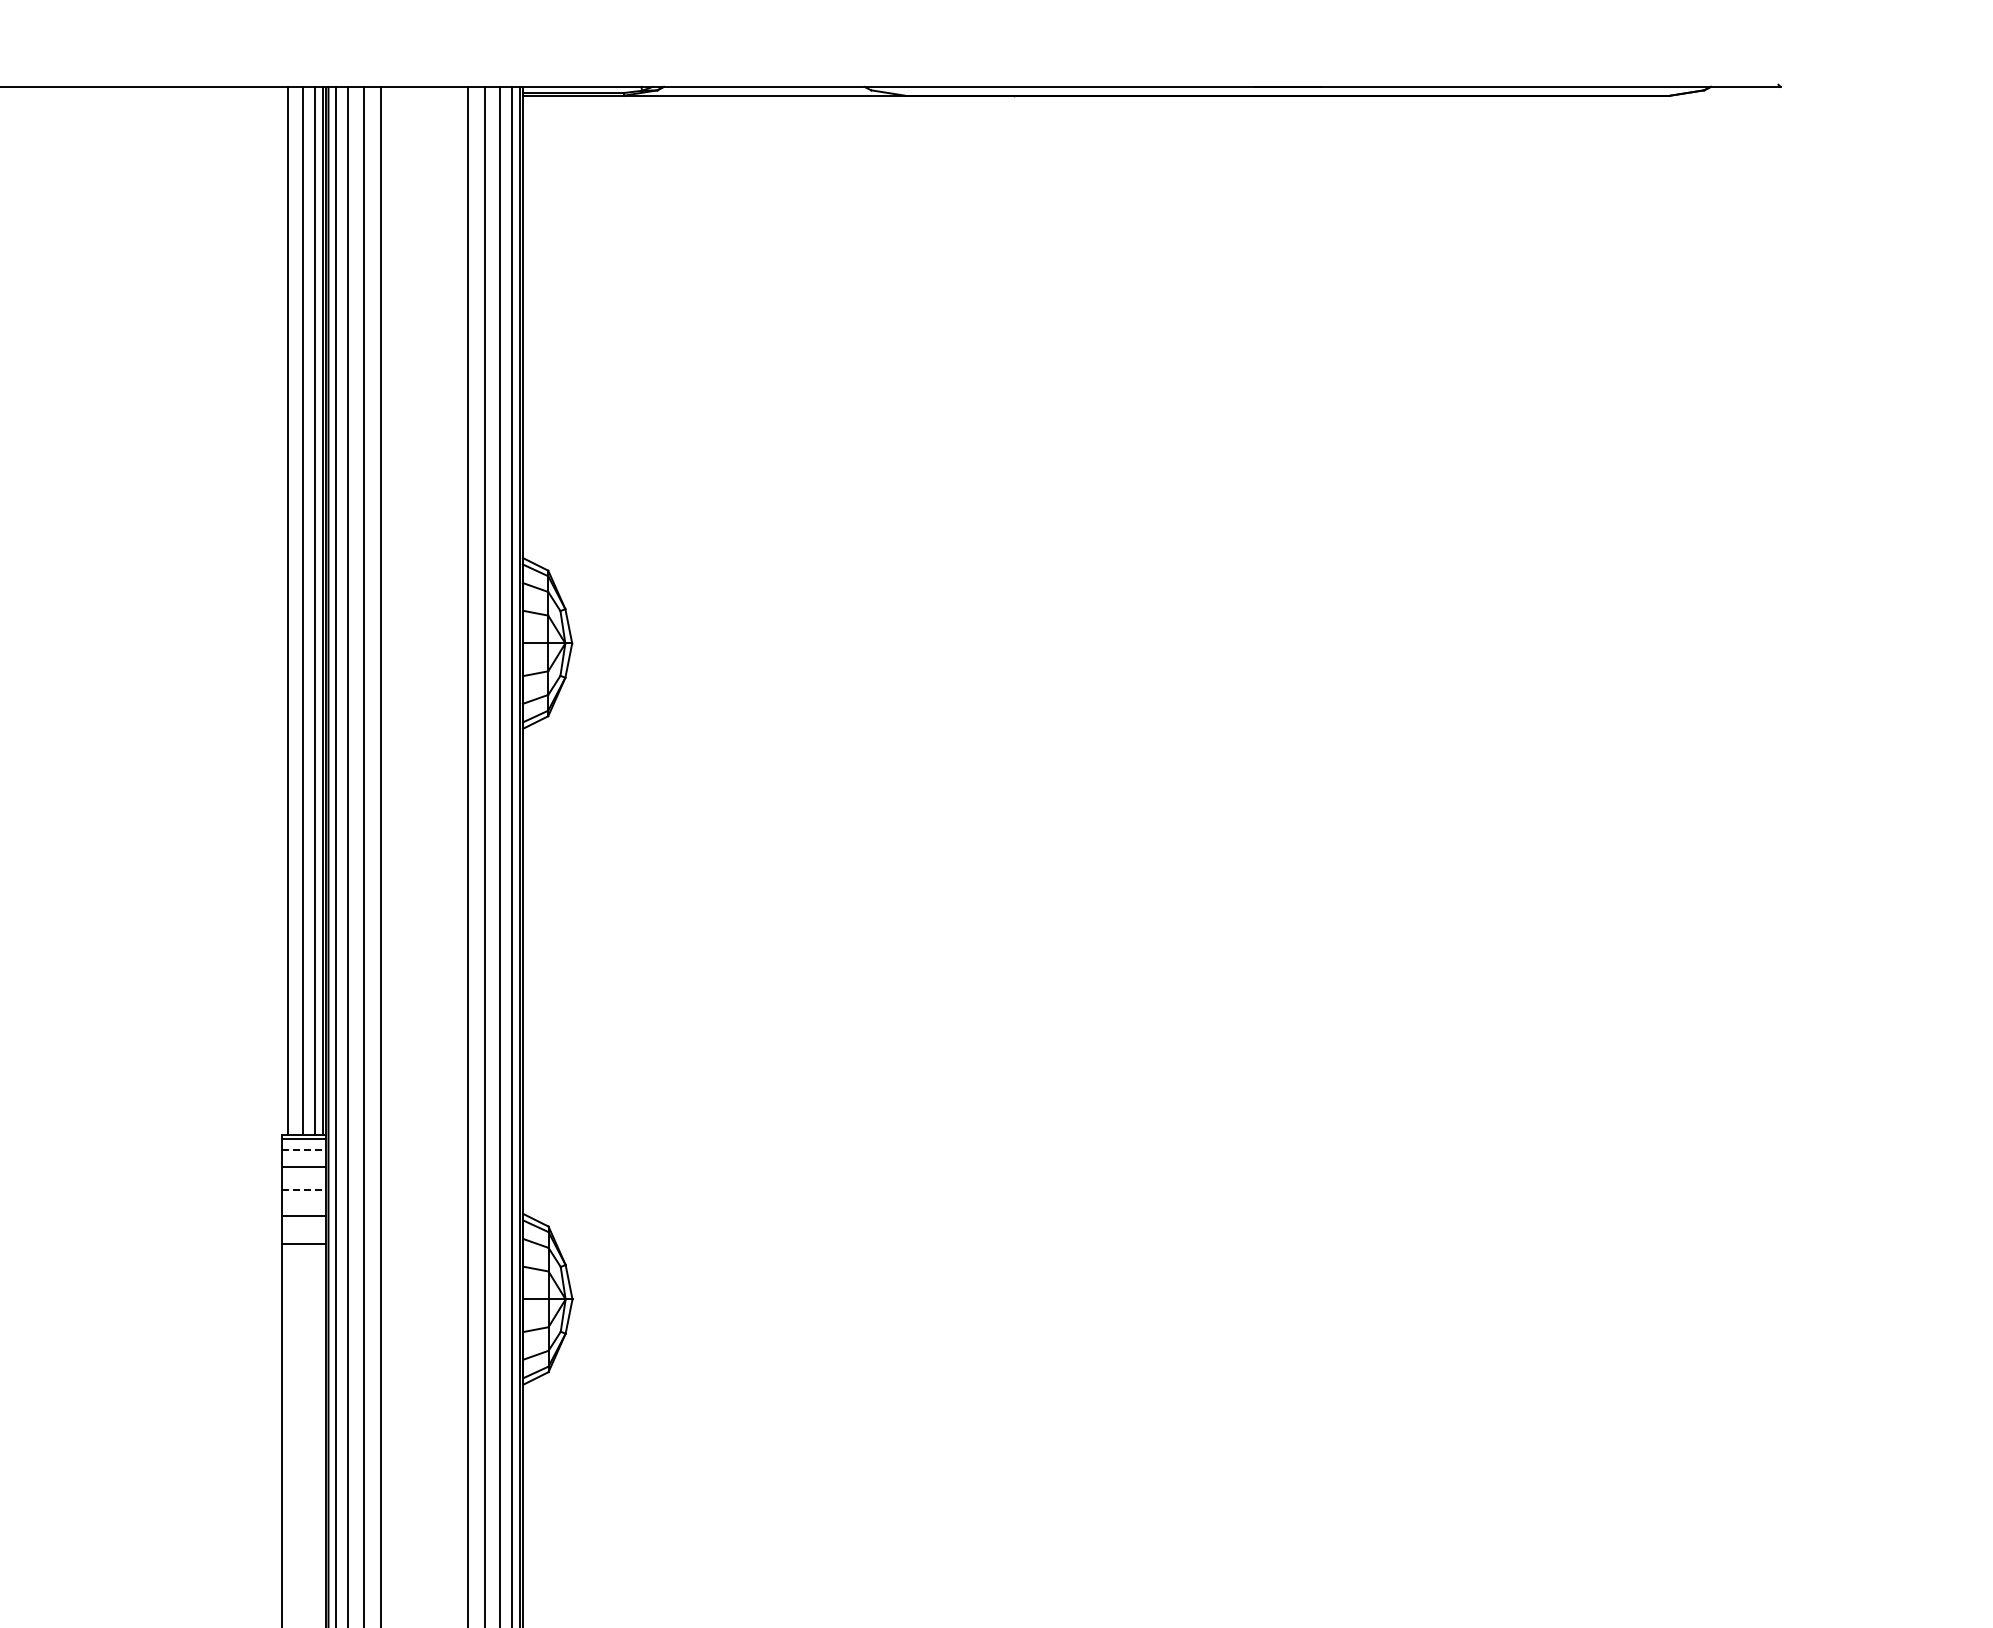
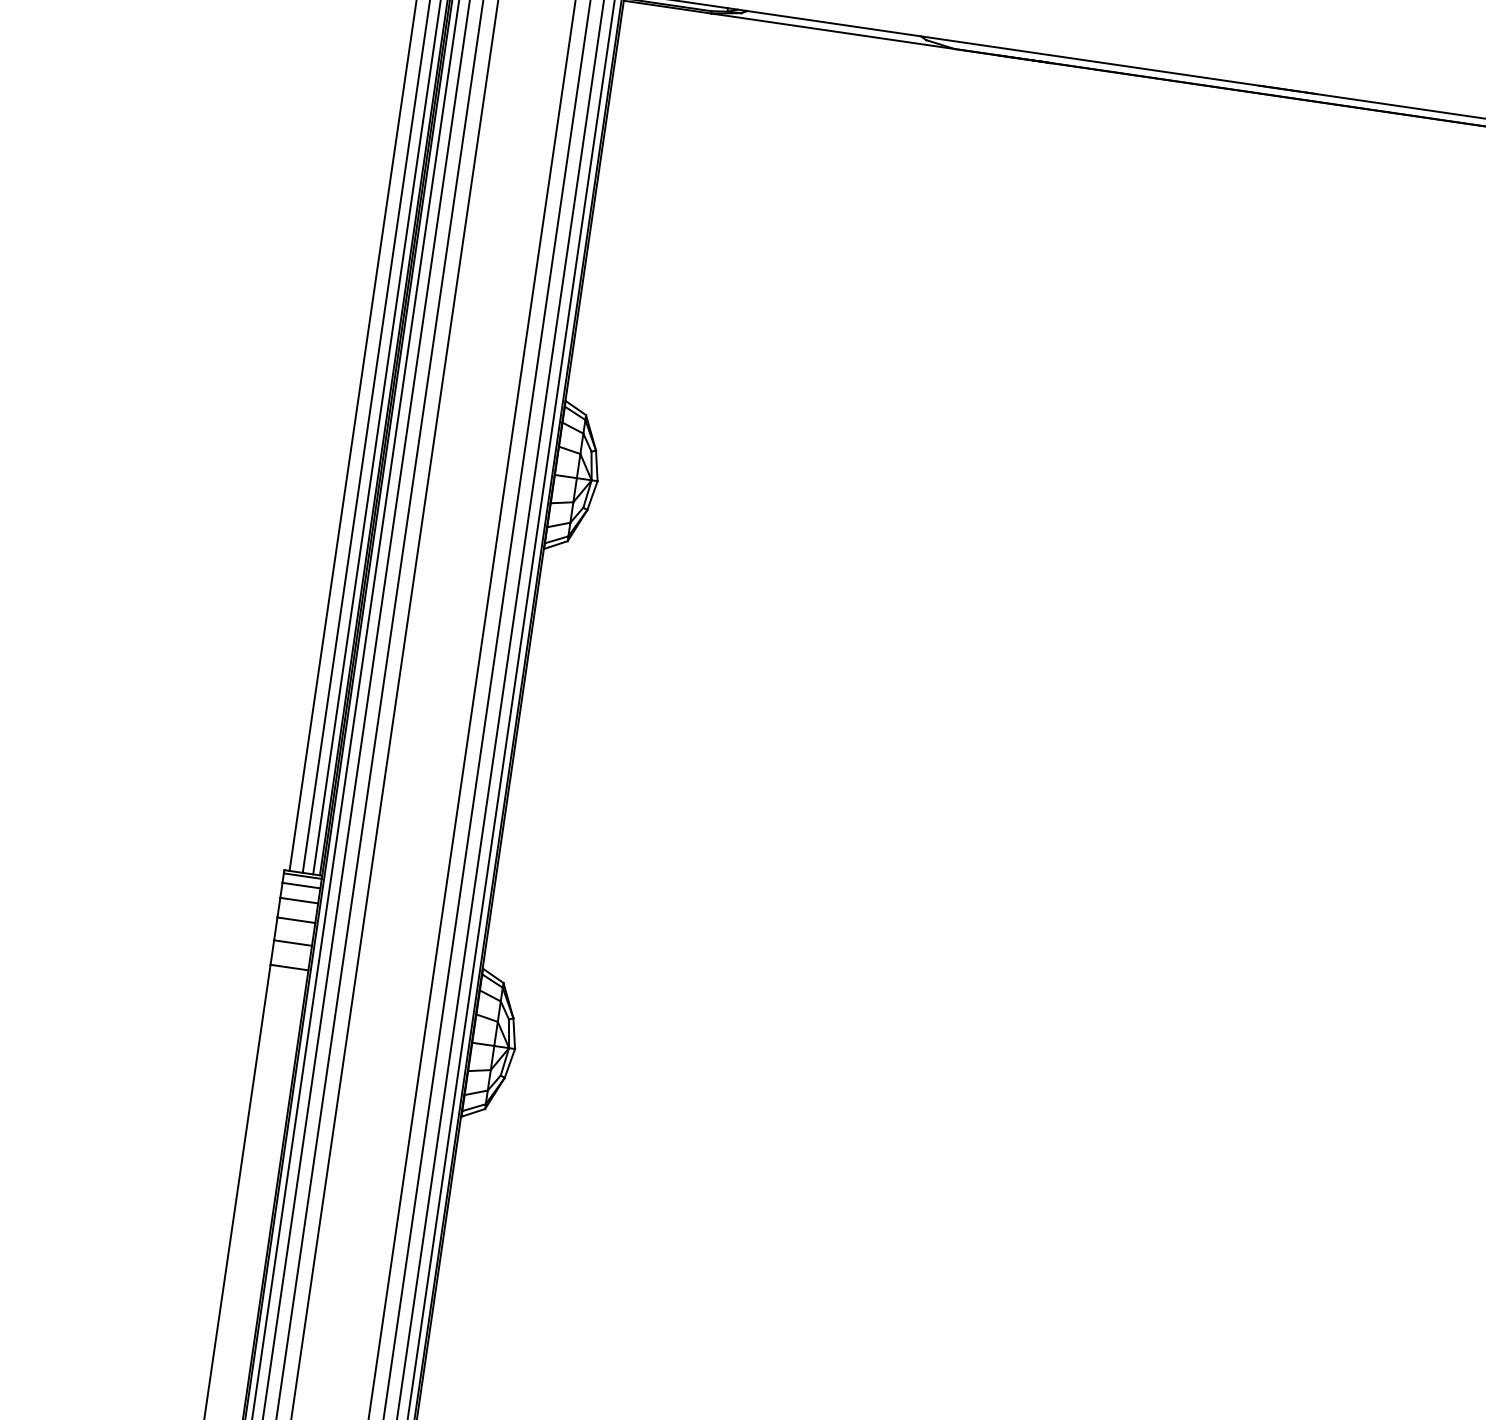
line: (303, 1149) -> (301, 885), dashed -> solid
line: (303, 1189) -> (296, 919), dashed -> solid

